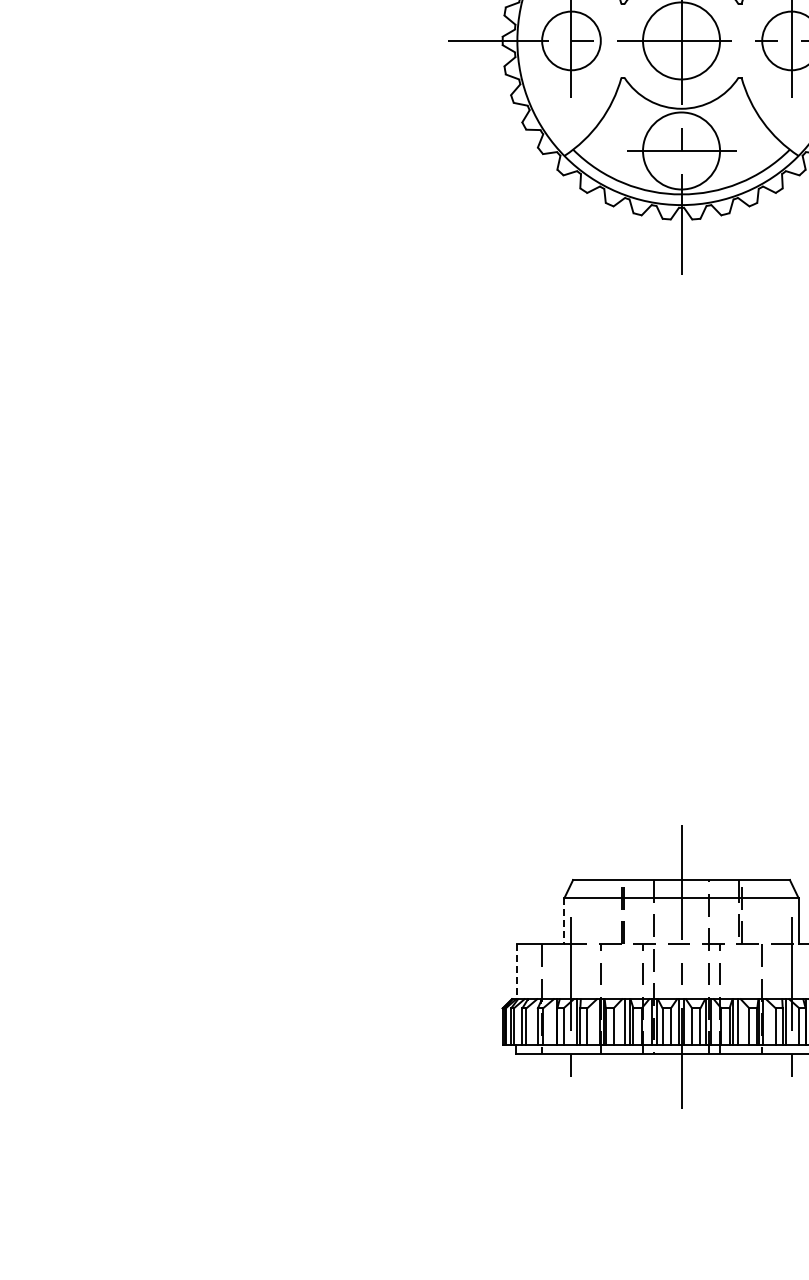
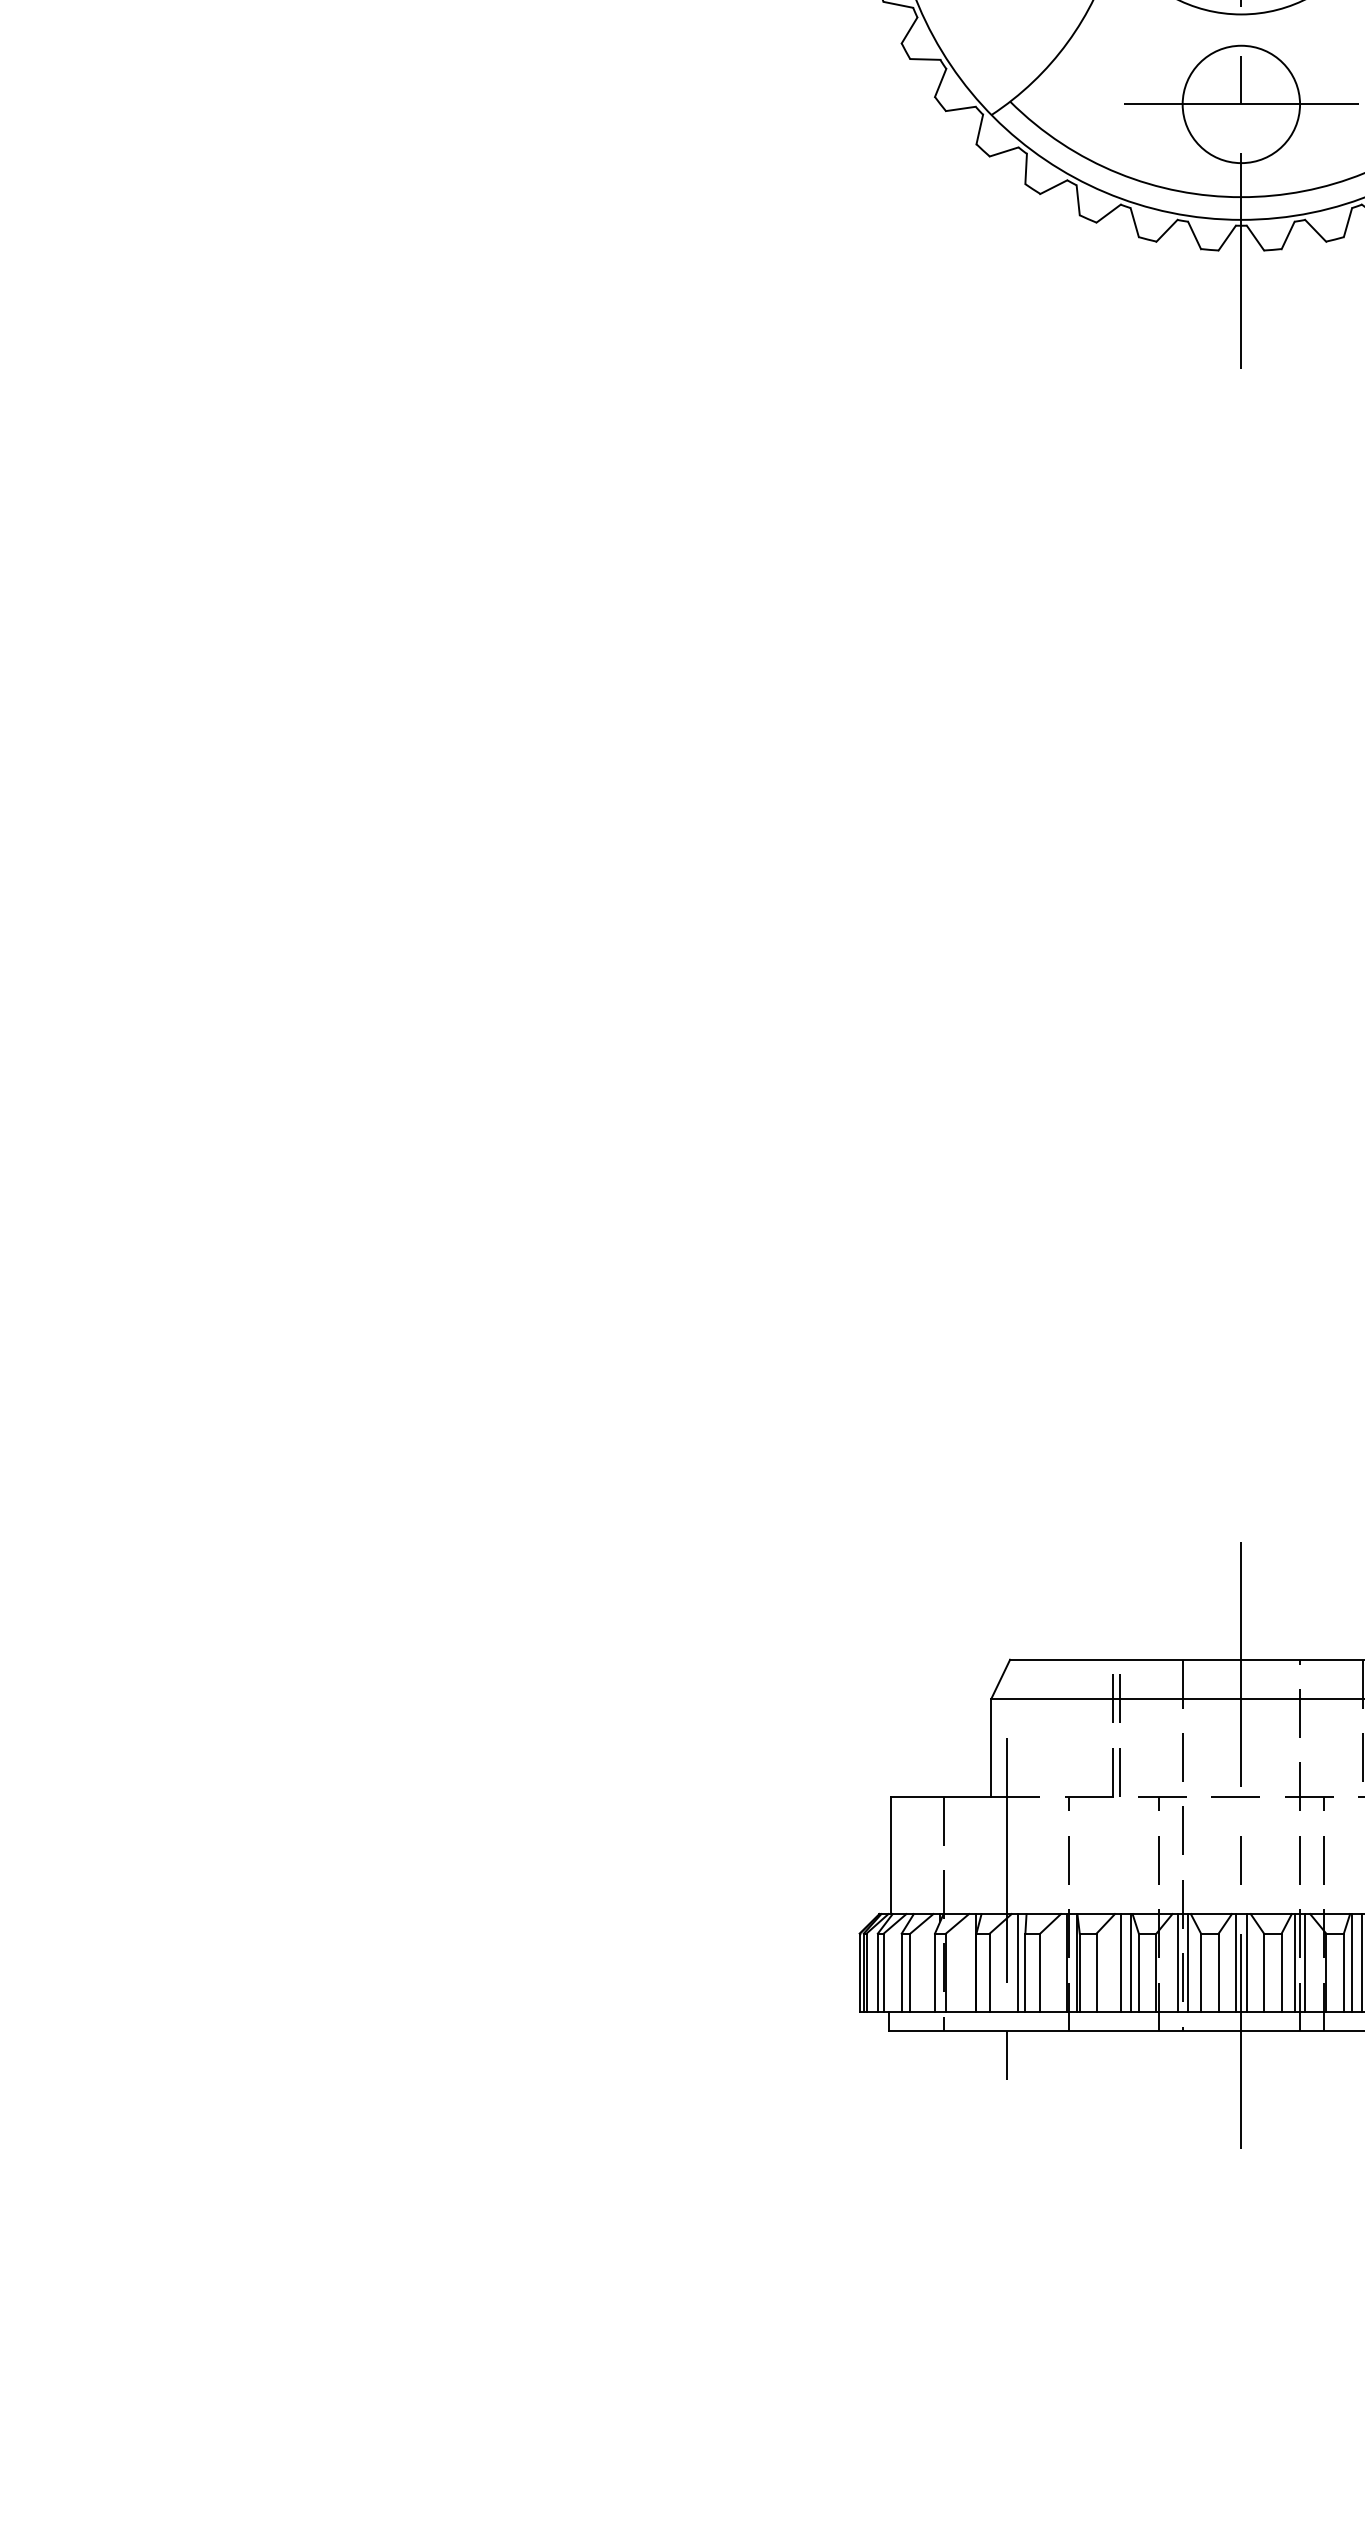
circle: (681, 150) -> (1241, 103), size x0.71
line: (564, 921) -> (991, 1748), dashed -> solid
line: (517, 971) -> (891, 1854), dashed -> solid

